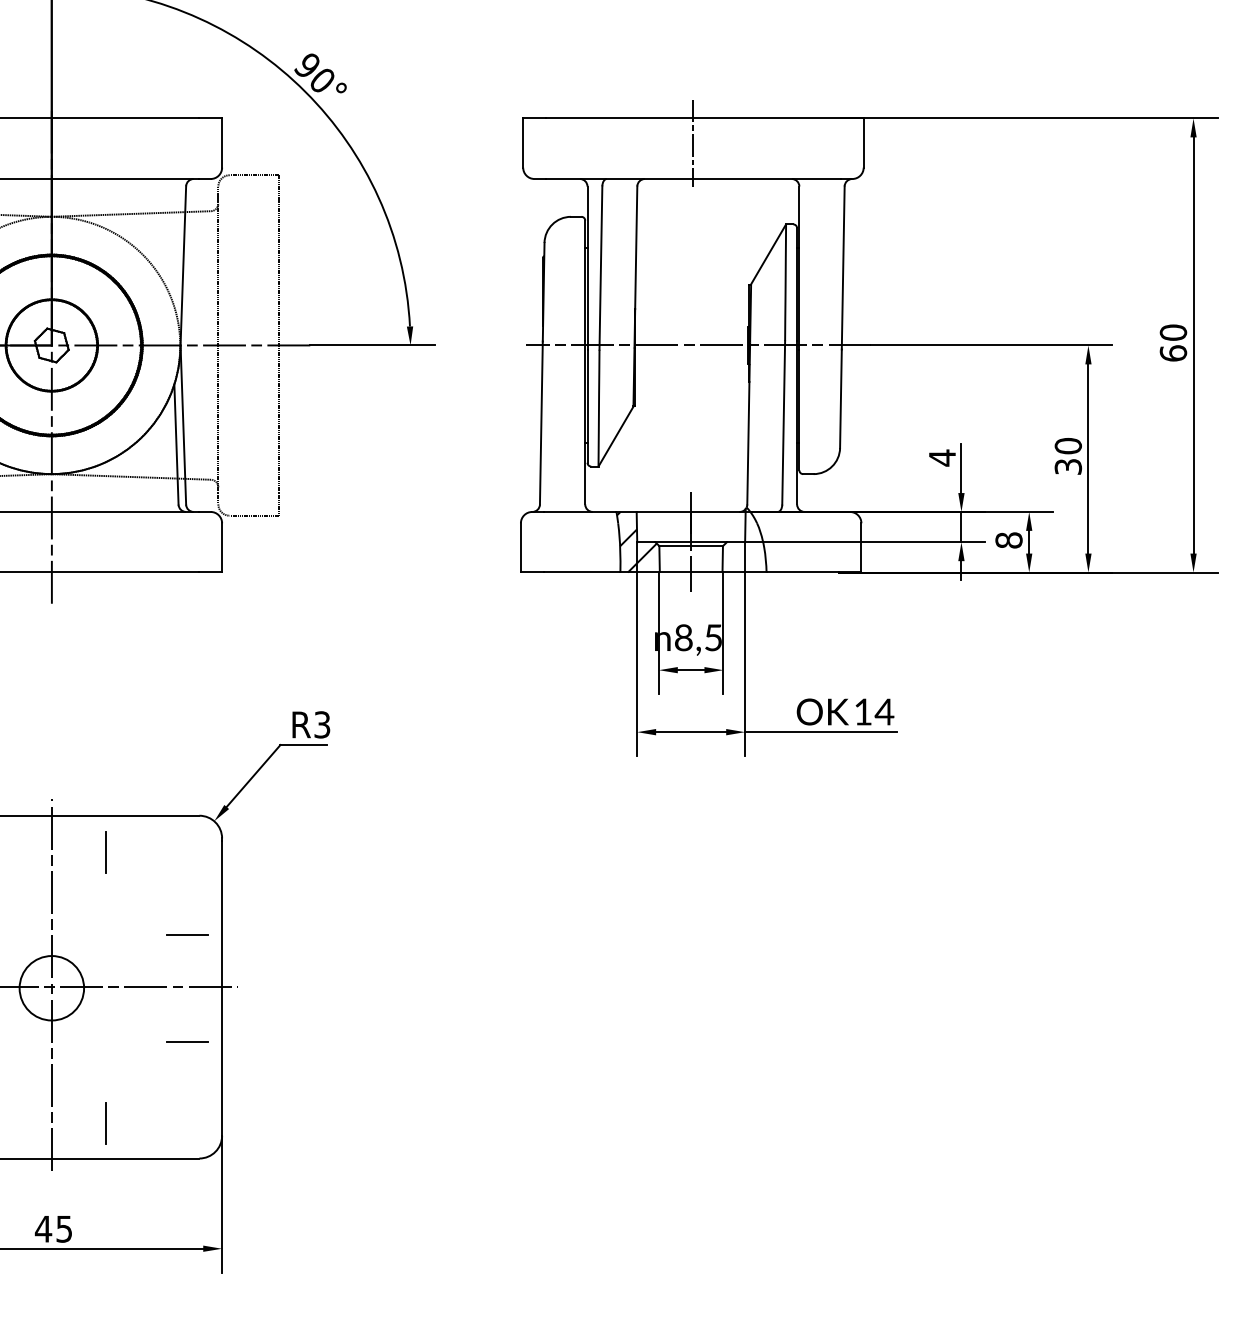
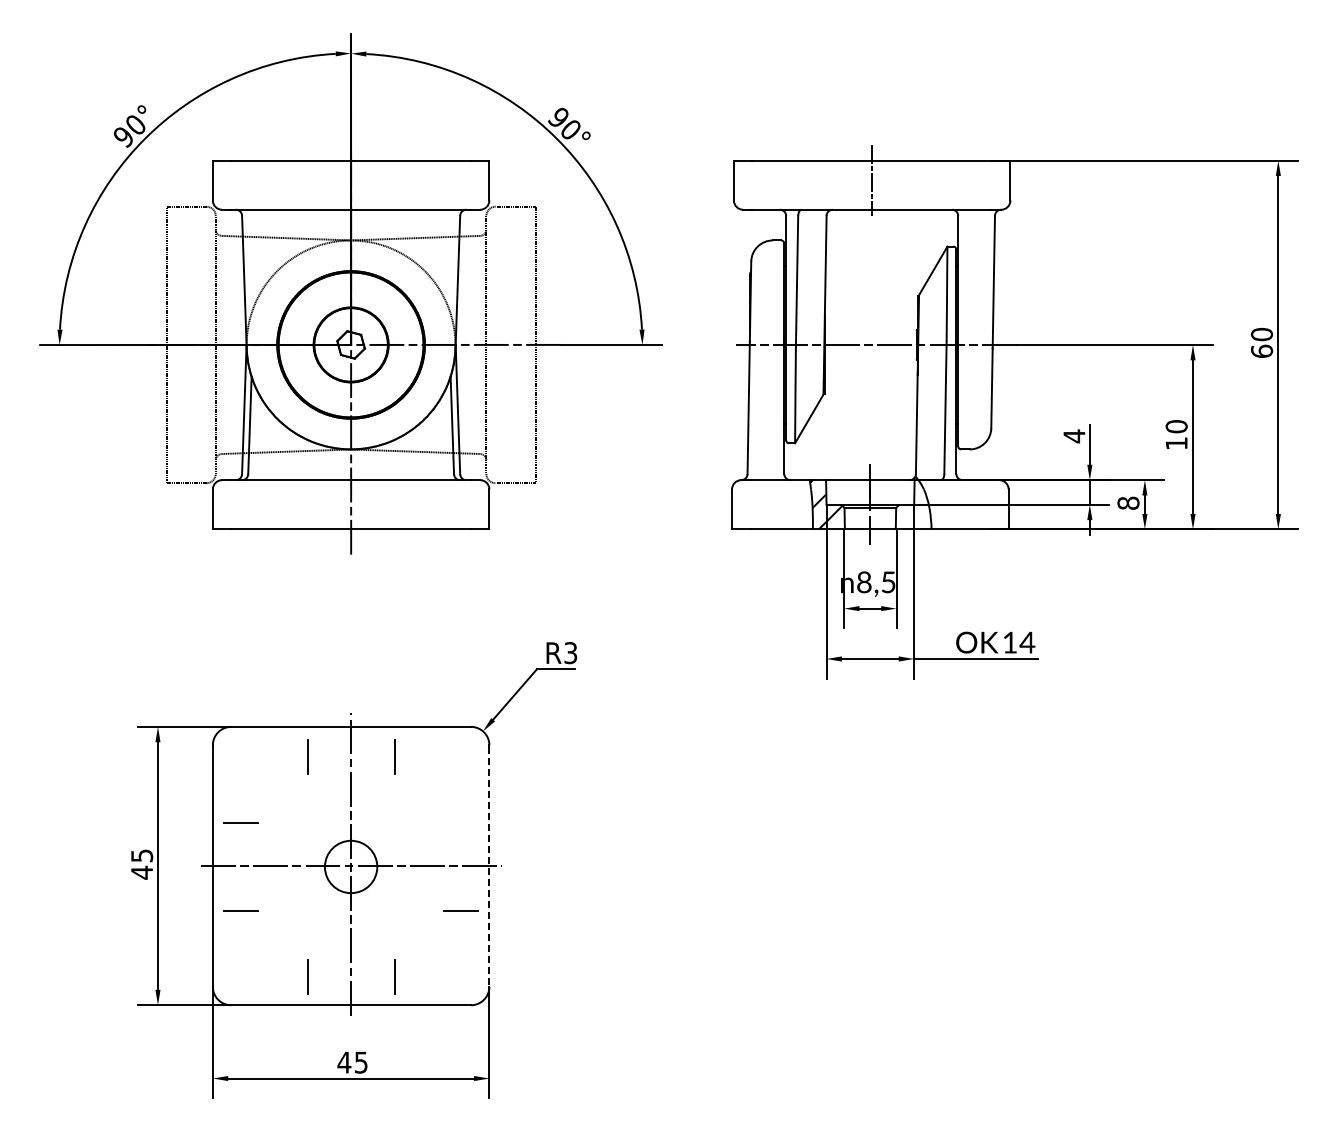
text: (1068, 466) -> (1176, 443), 30 -> 10
line: (186, 933) -> (460, 822), removed
line: (222, 987) -> (489, 866), solid -> dashed

